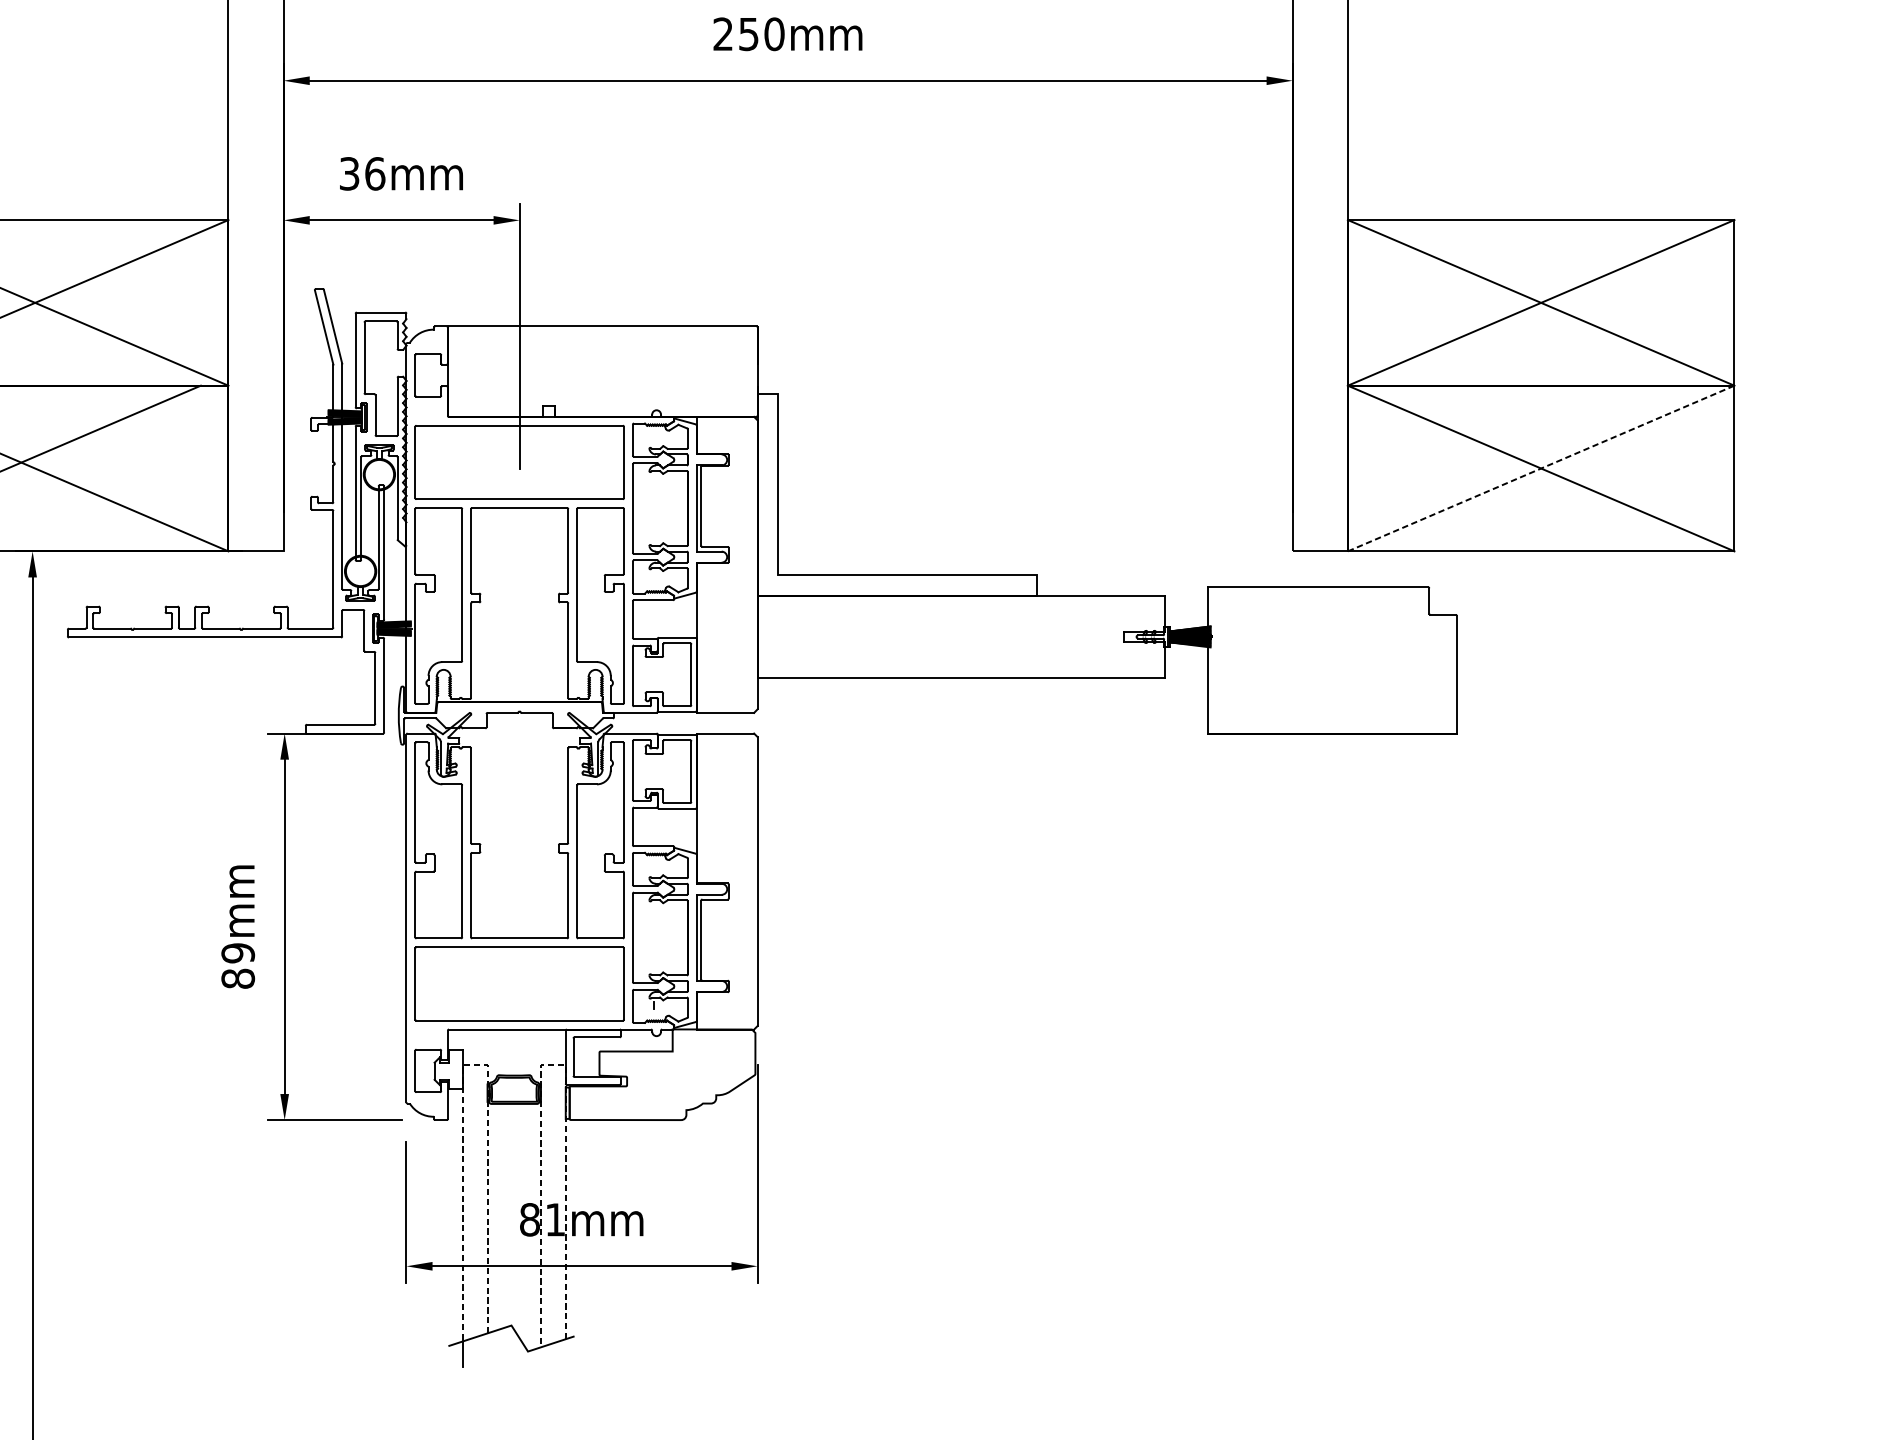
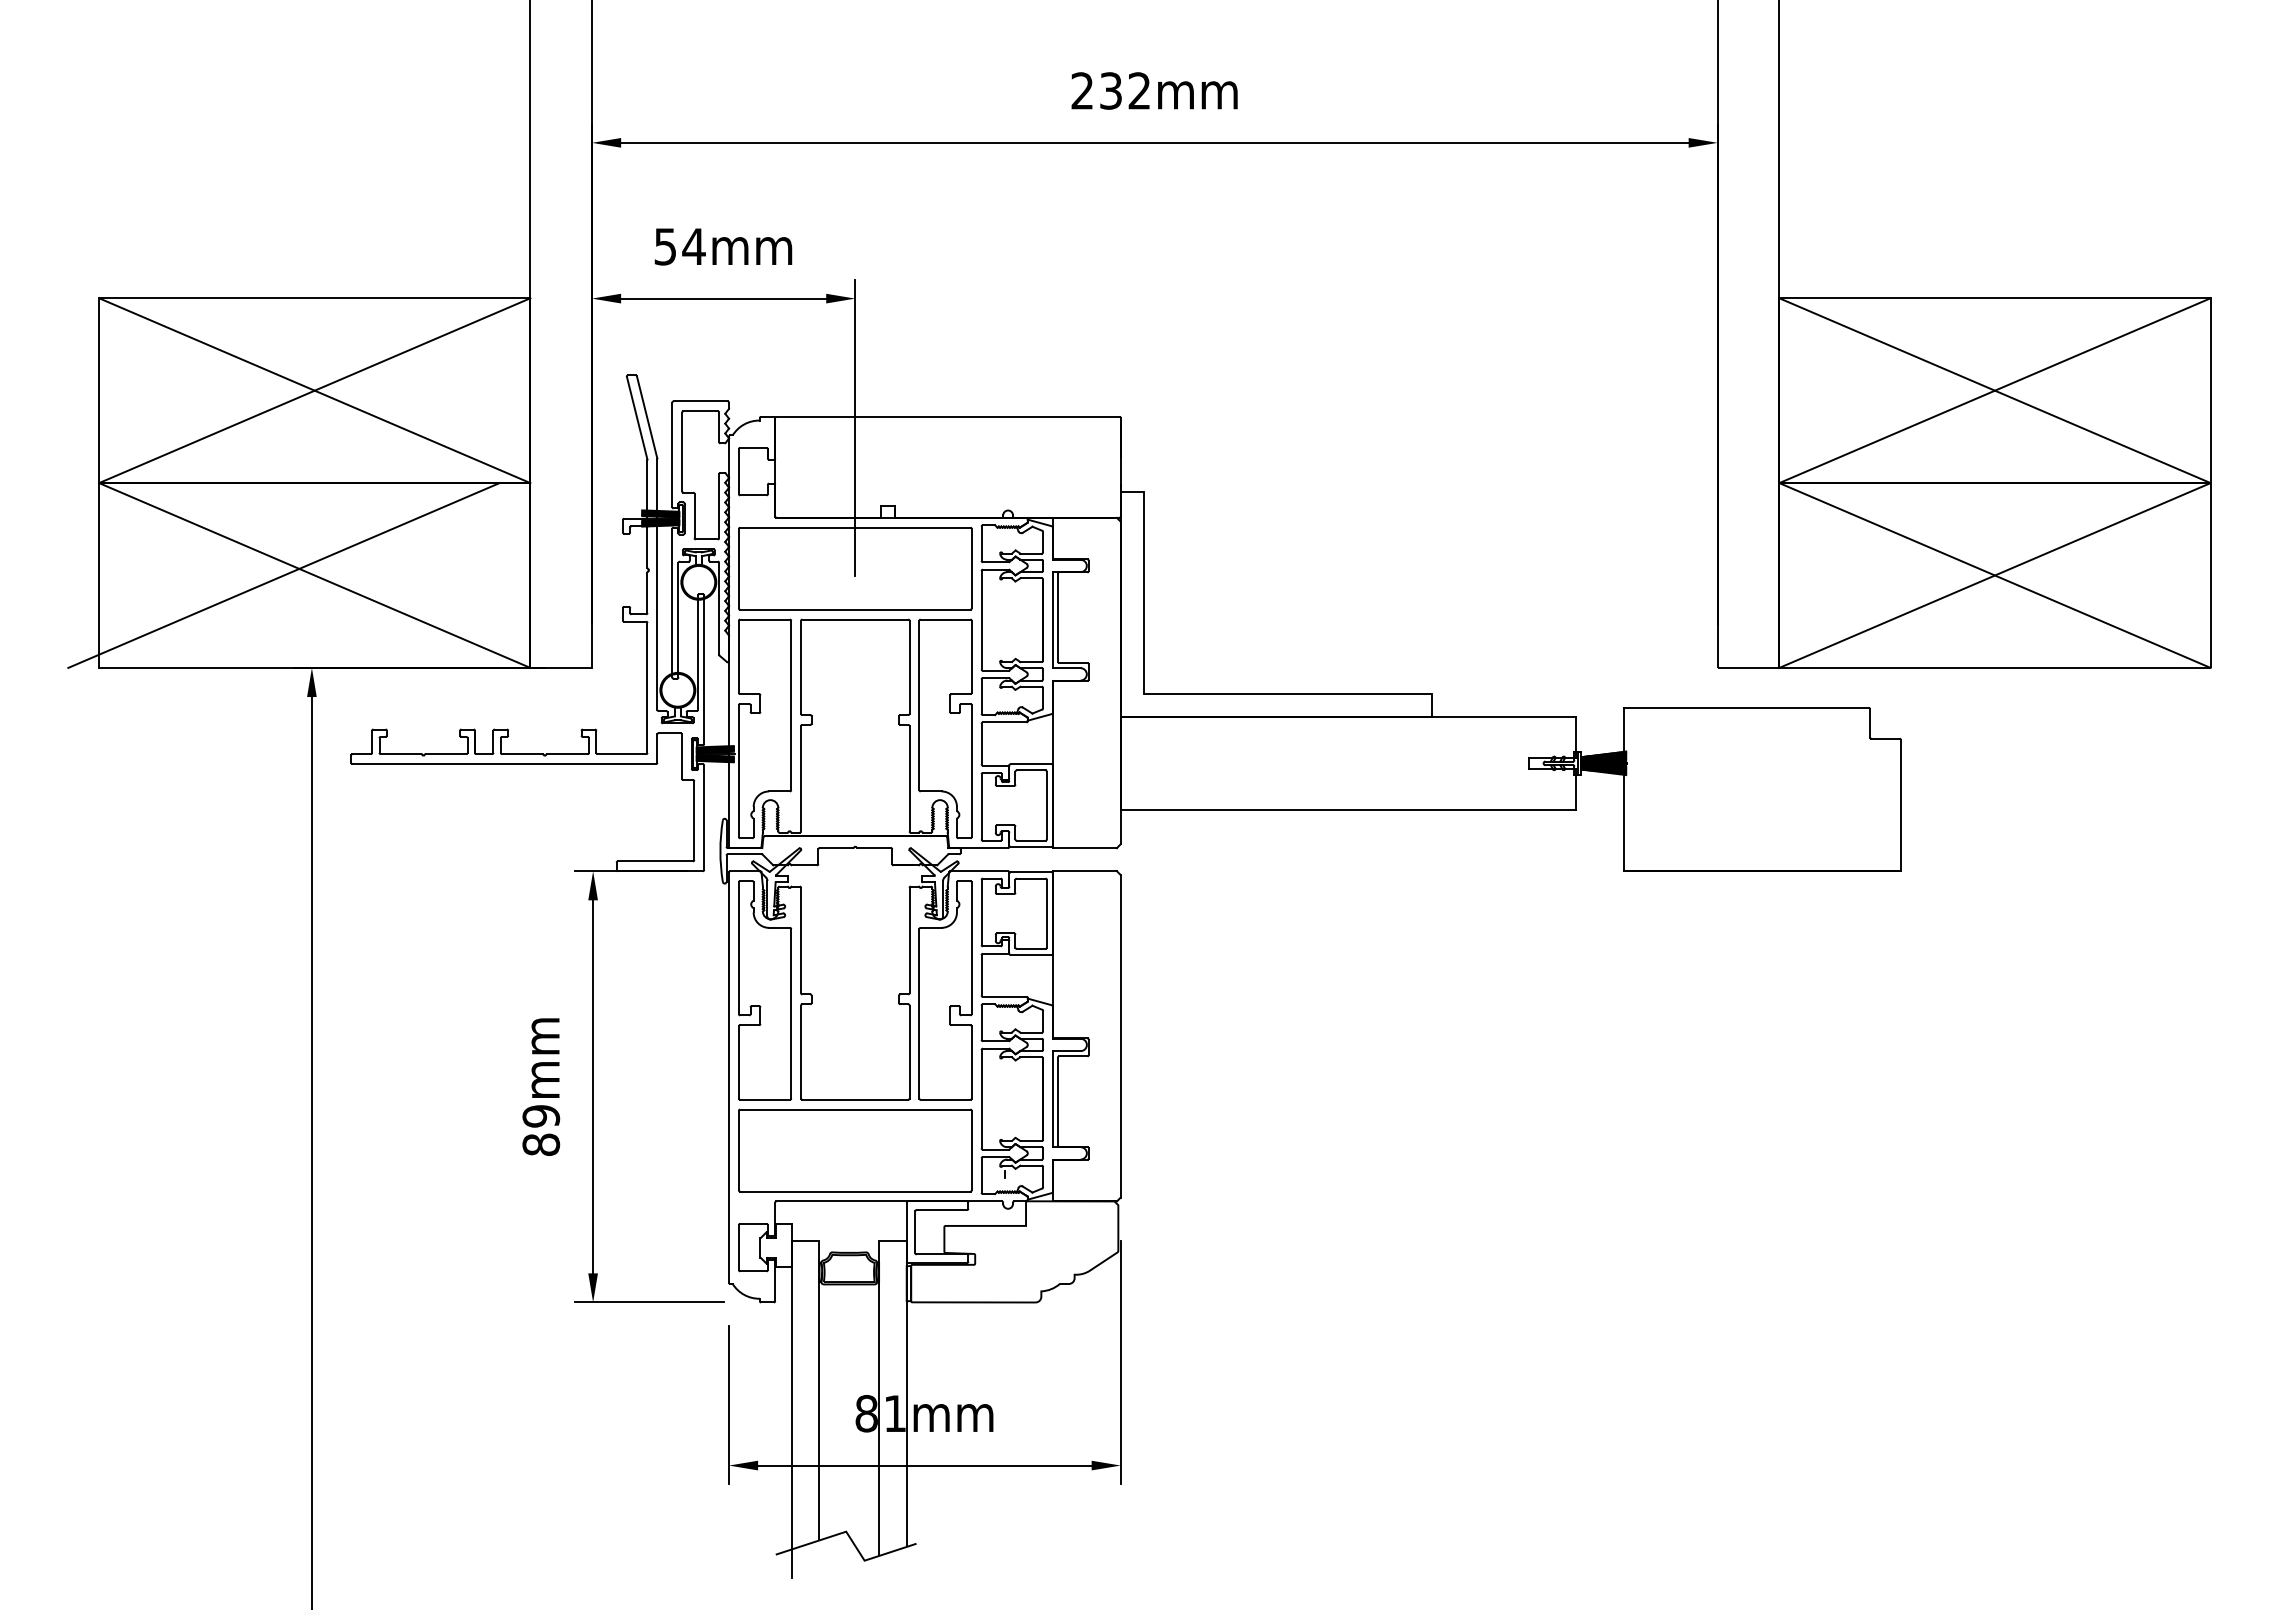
text: (761, 33) -> (1125, 90), 250mm -> 232mm
text: (362, 173) -> (680, 246), 36mm -> 54mm
line: (1541, 468) -> (1995, 575), dashed -> solid
line: (470, 1064) -> (800, 1240), dashed -> solid
line: (548, 1064) -> (887, 1240), dashed -> solid

